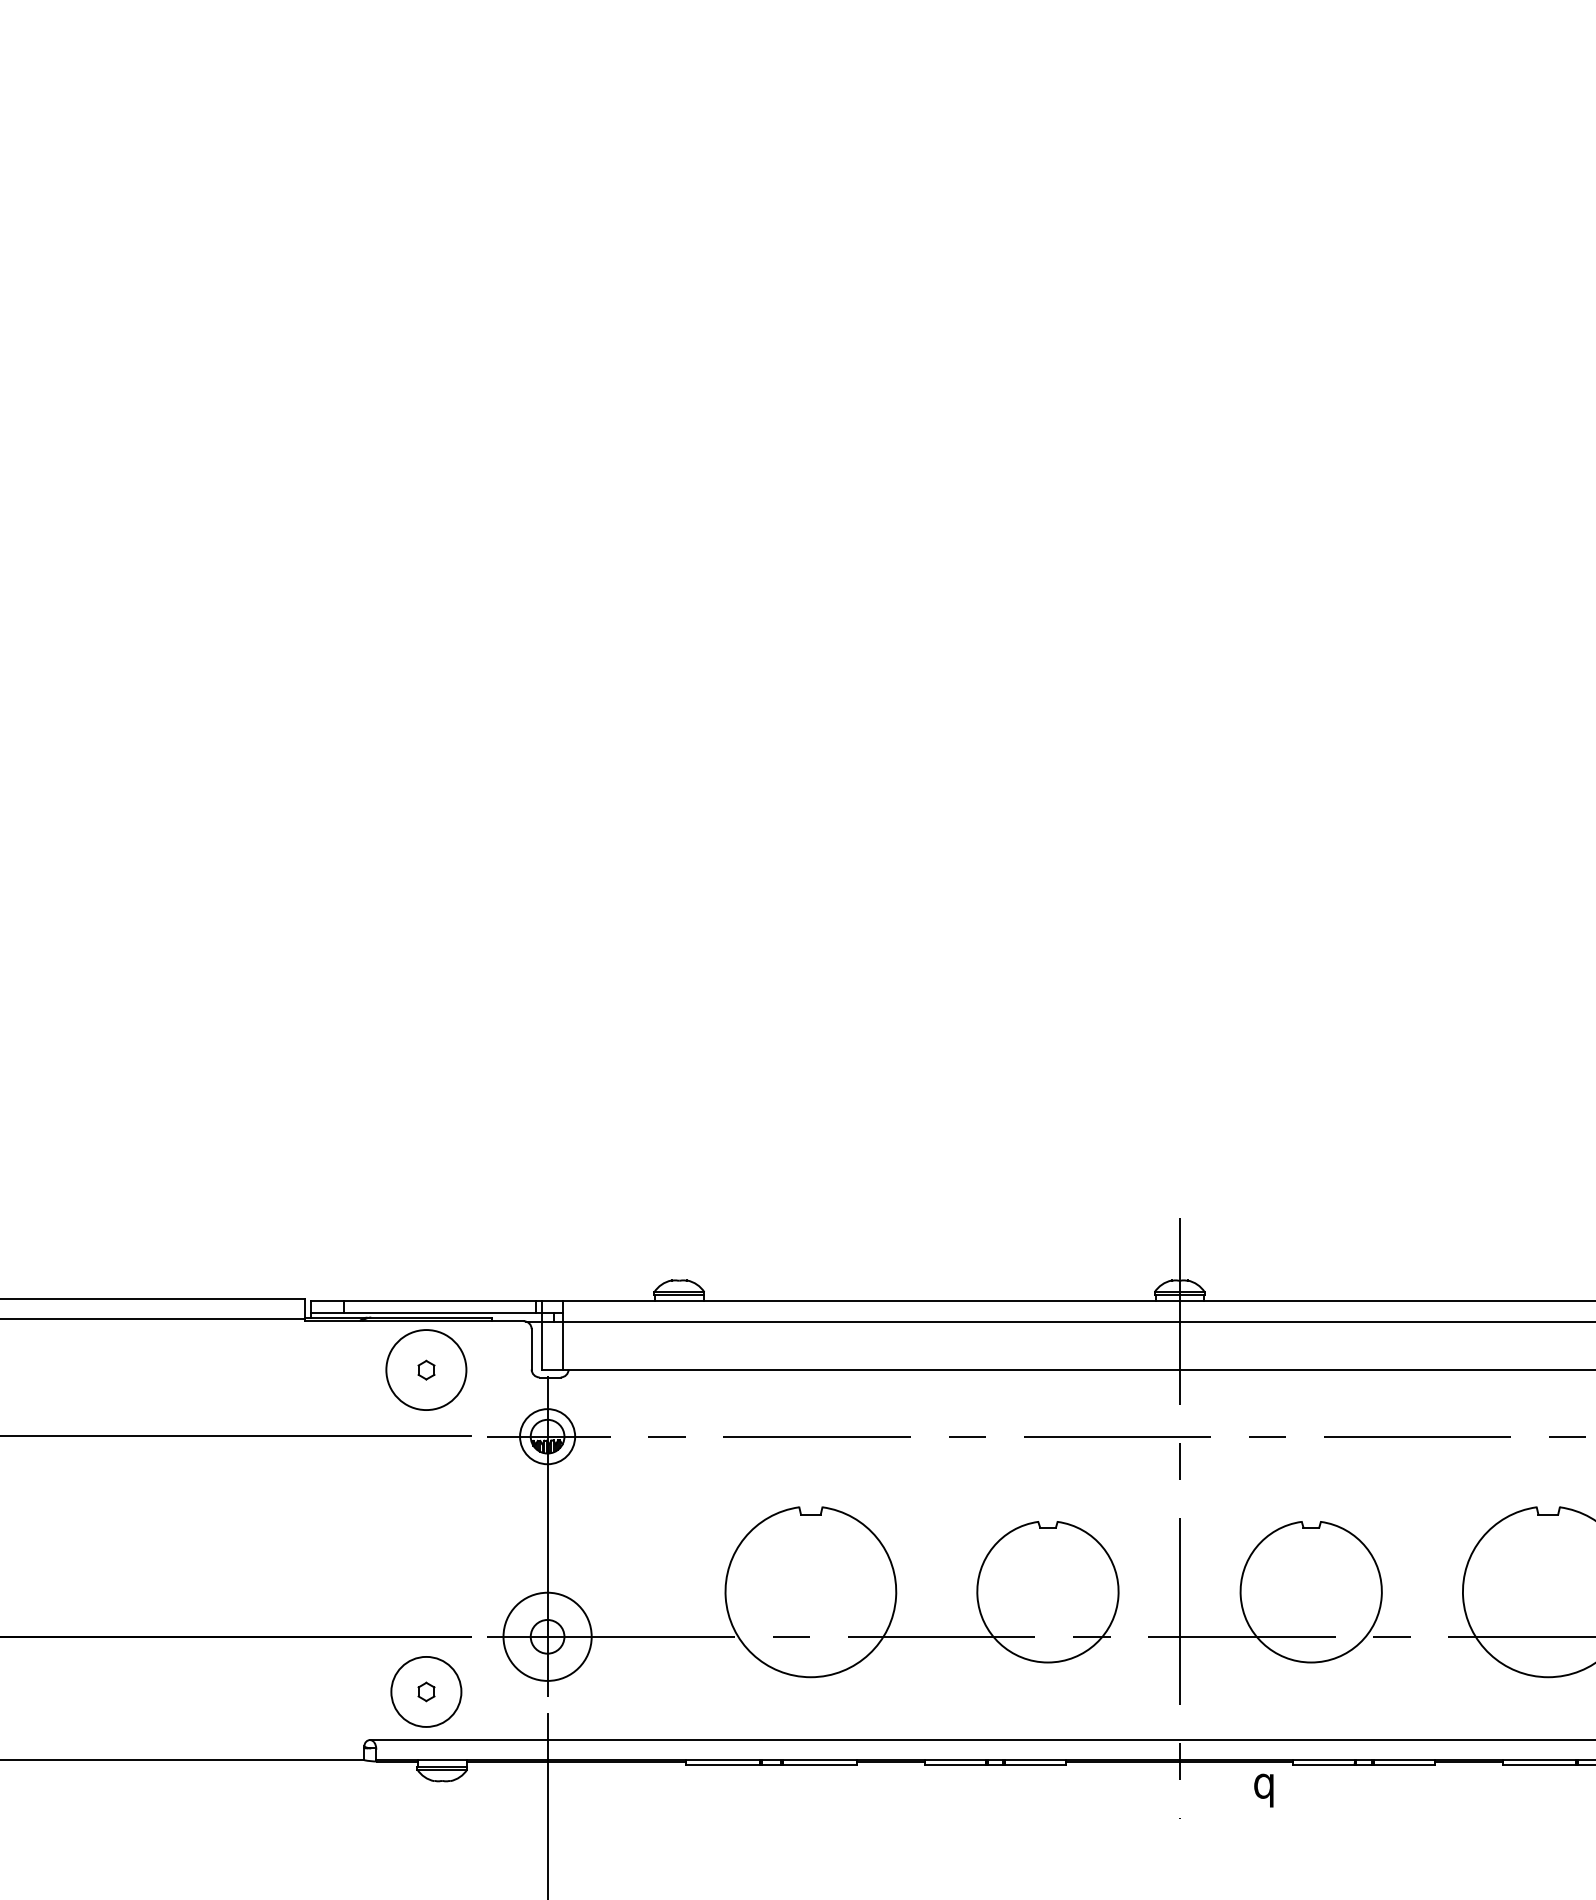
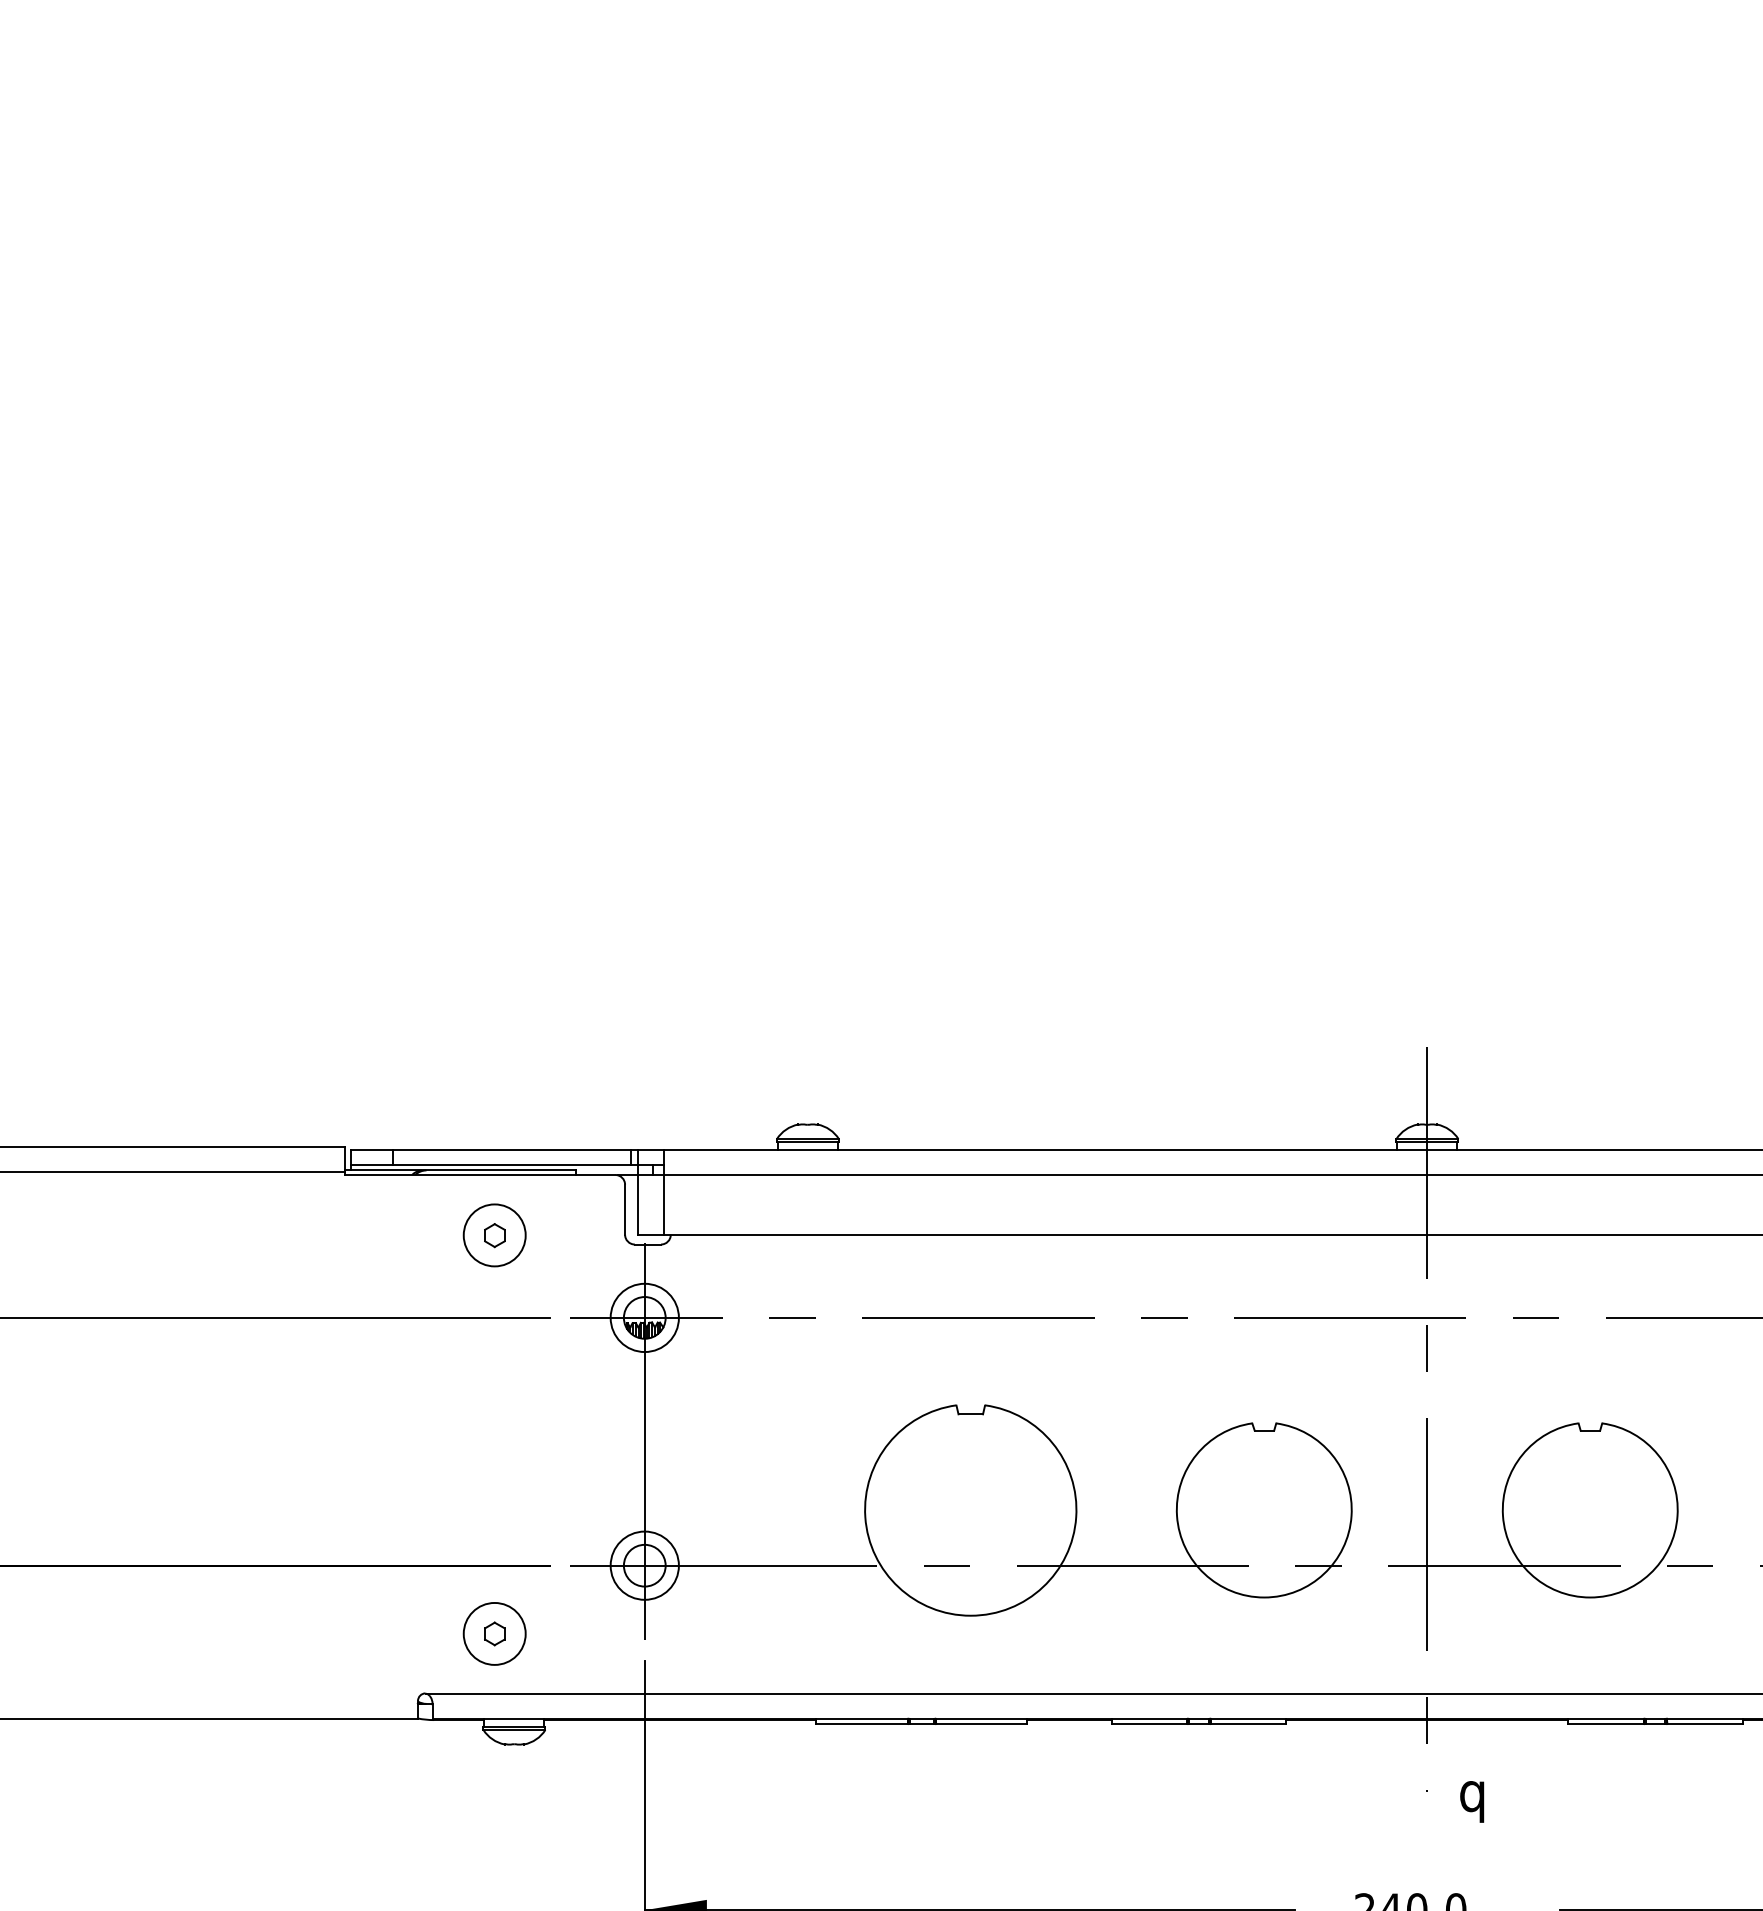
circle: (426, 1370) -> (494, 1235), size x0.62
circle: (547, 1636) -> (644, 1565), size x0.62
circle: (426, 1691) -> (494, 1633), size x0.71
text: (1263, 1790) -> (1471, 1801), moved

